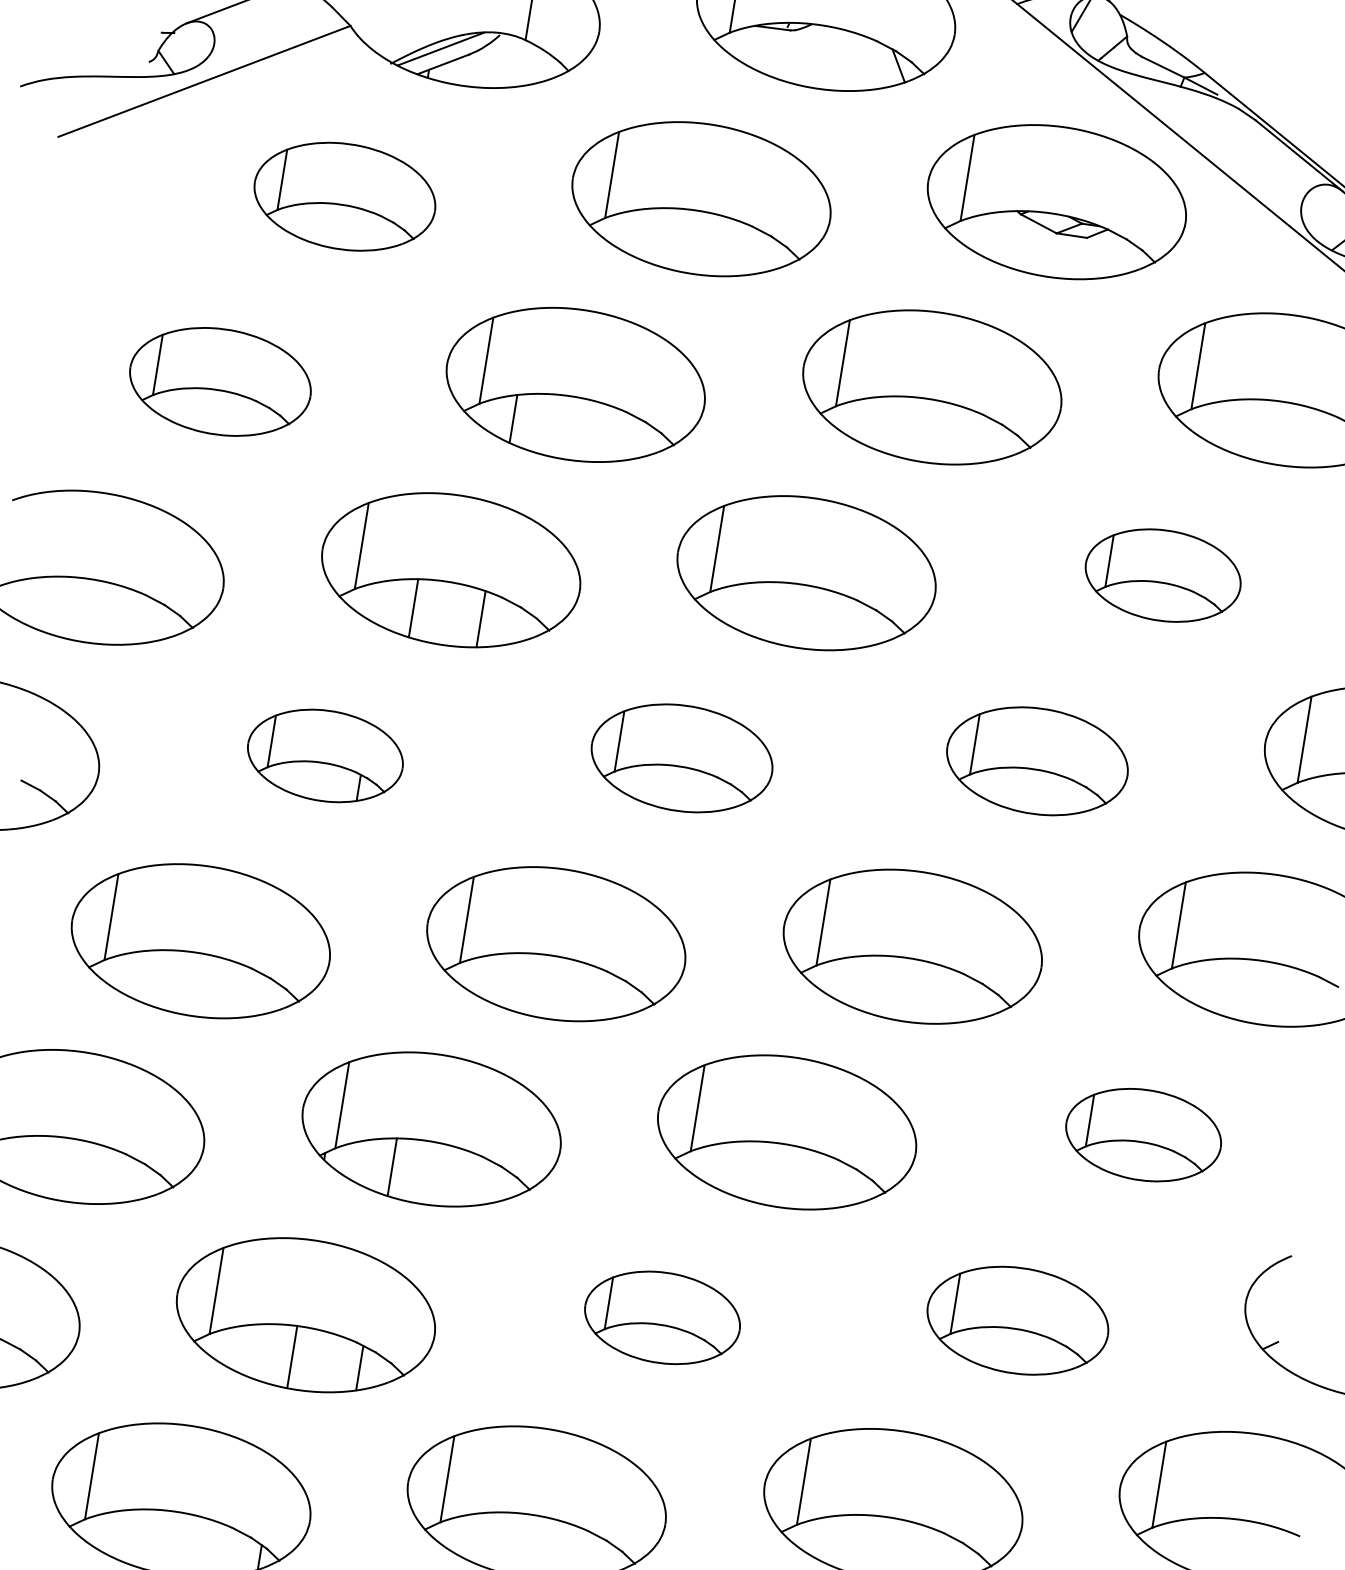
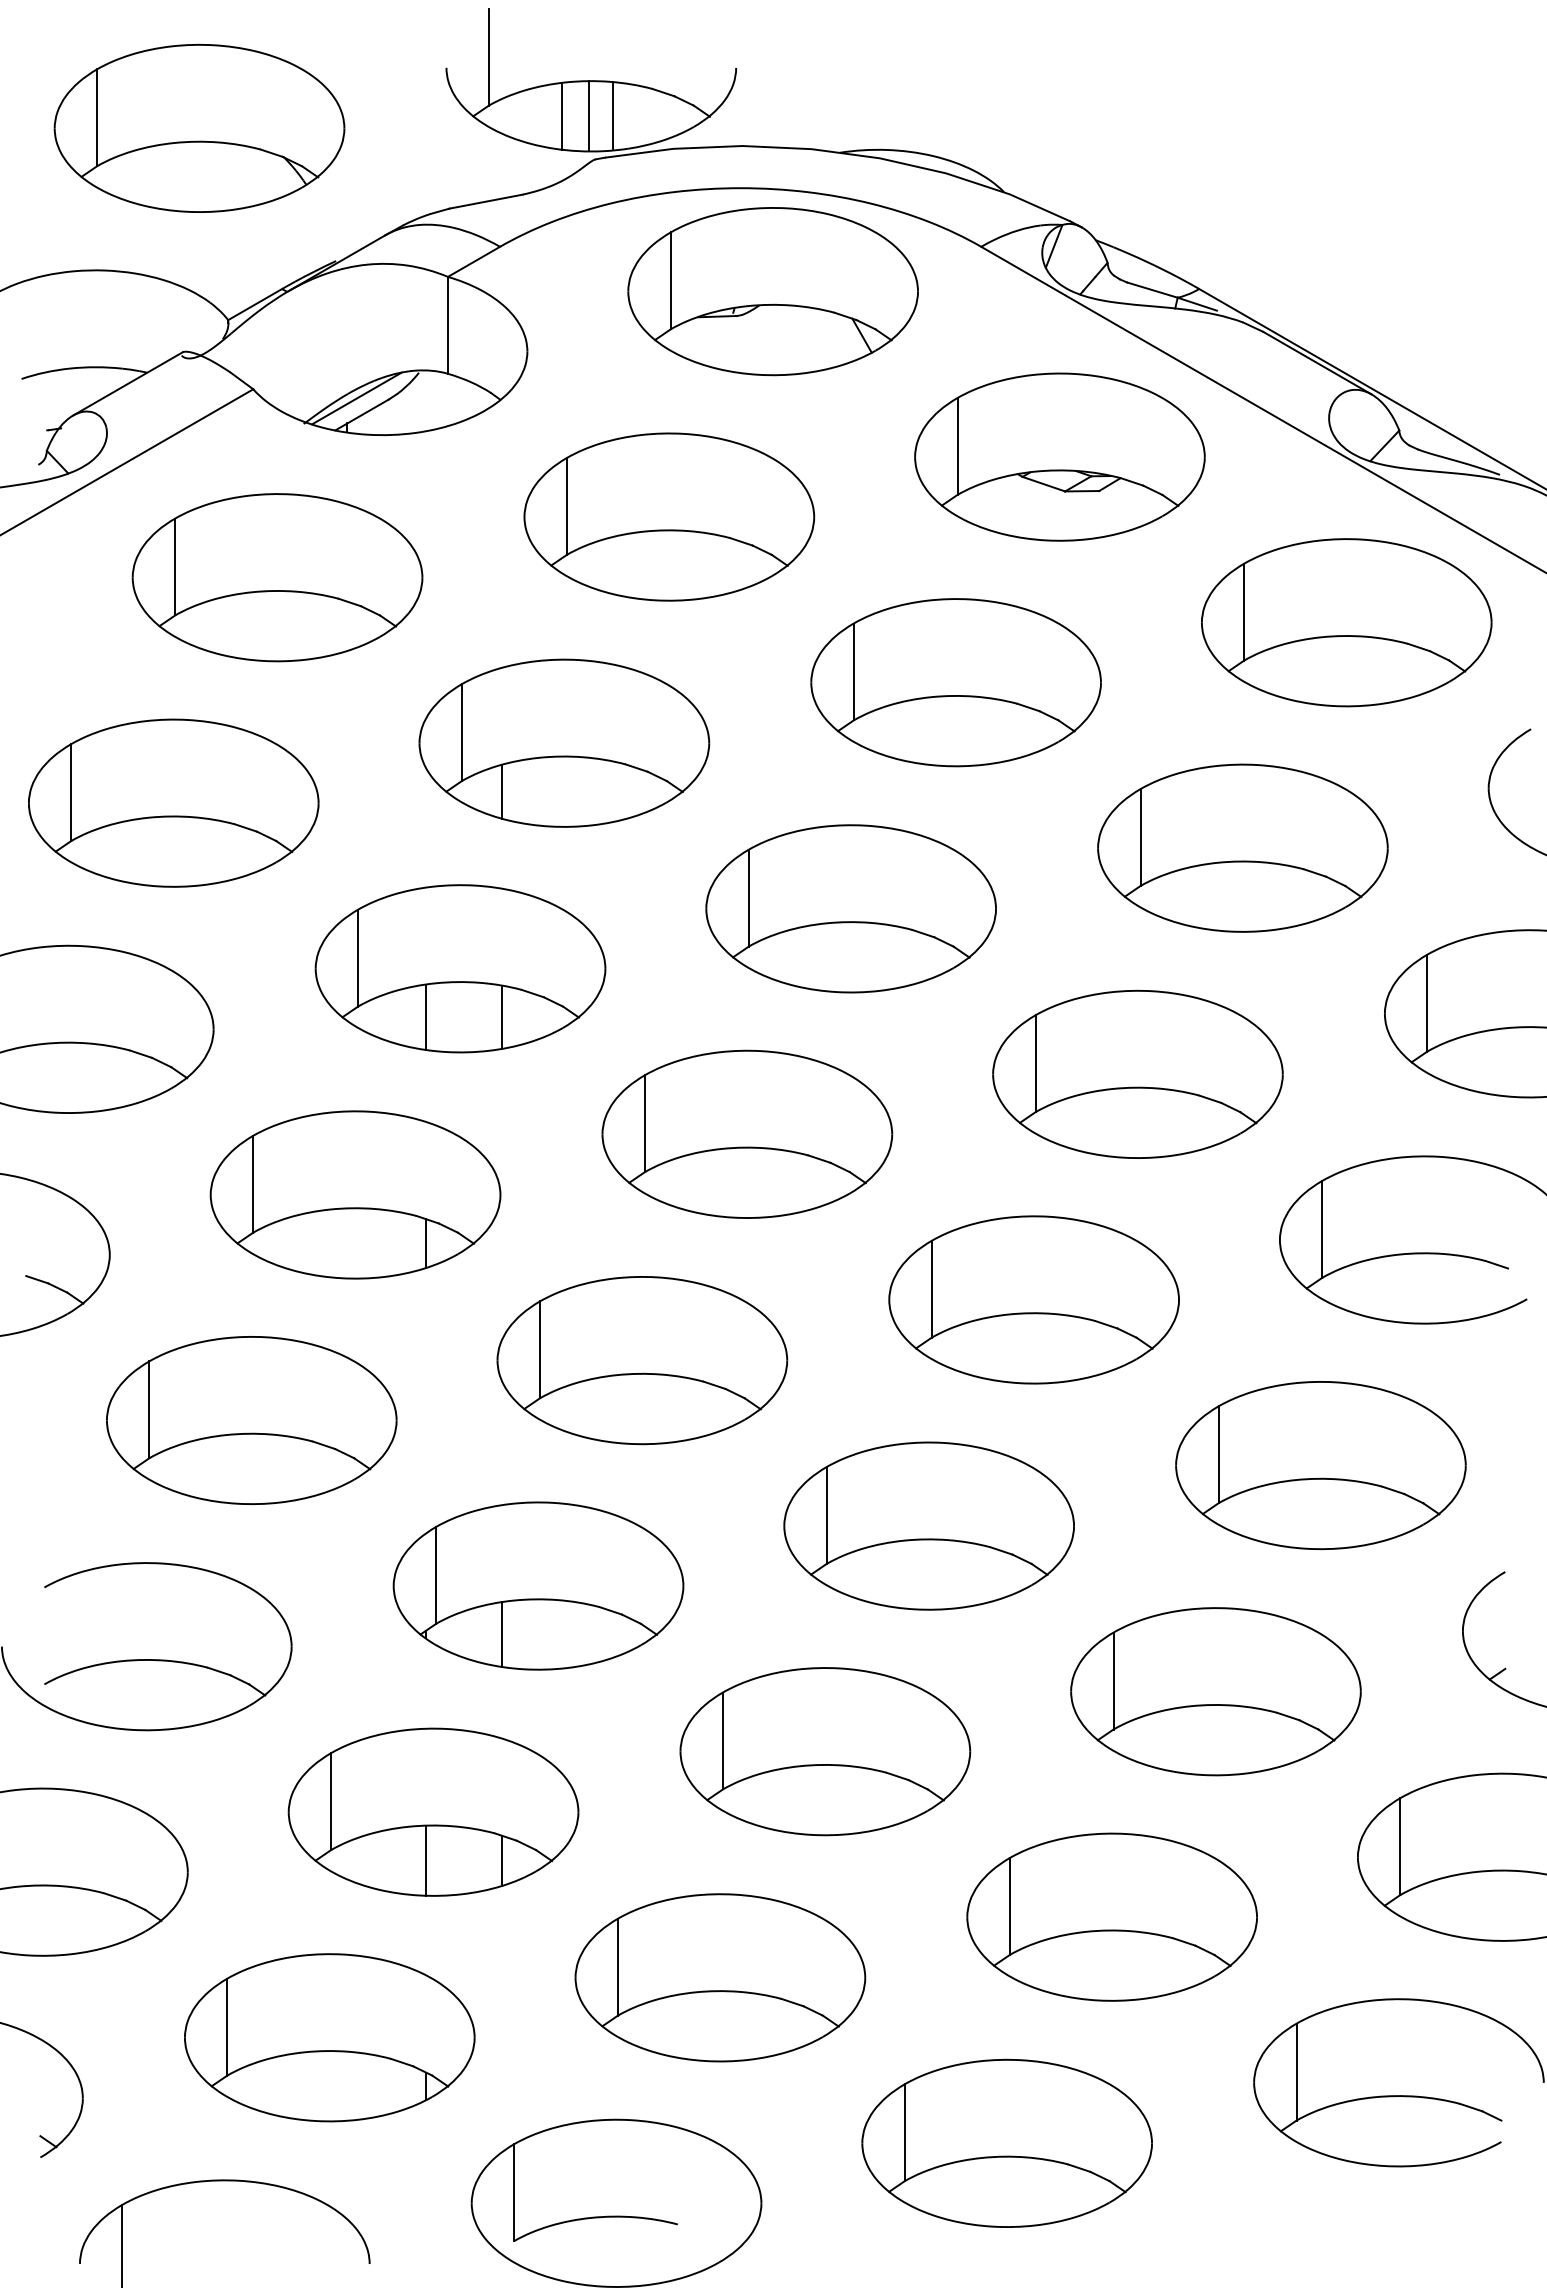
part: (344, 196) -> (277, 577), size x1.43
part: (220, 381) -> (173, 802), size x1.43
part: (1162, 574) -> (1242, 847), size x1.67
part: (325, 755) -> (355, 1194), size x1.67
part: (682, 757) -> (747, 1133), size x1.43
part: (1037, 760) -> (1137, 1073), size x1.43
part: (1143, 1134) -> (1320, 1465), size x1.67
part: (662, 1317) -> (825, 1751), size x1.67
part: (1017, 1320) -> (1215, 1691), size x1.43

